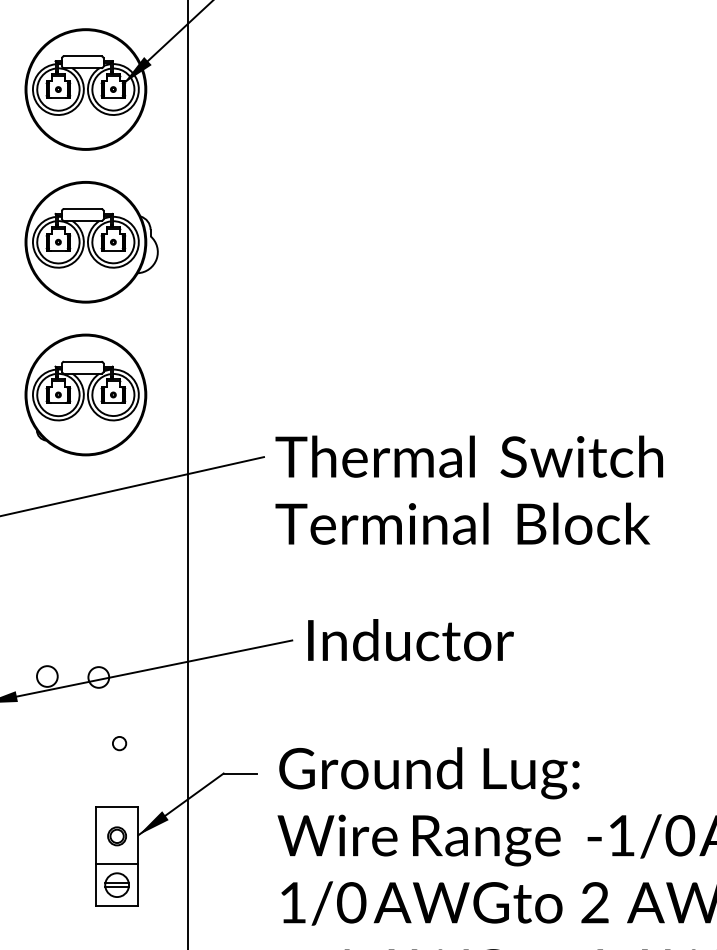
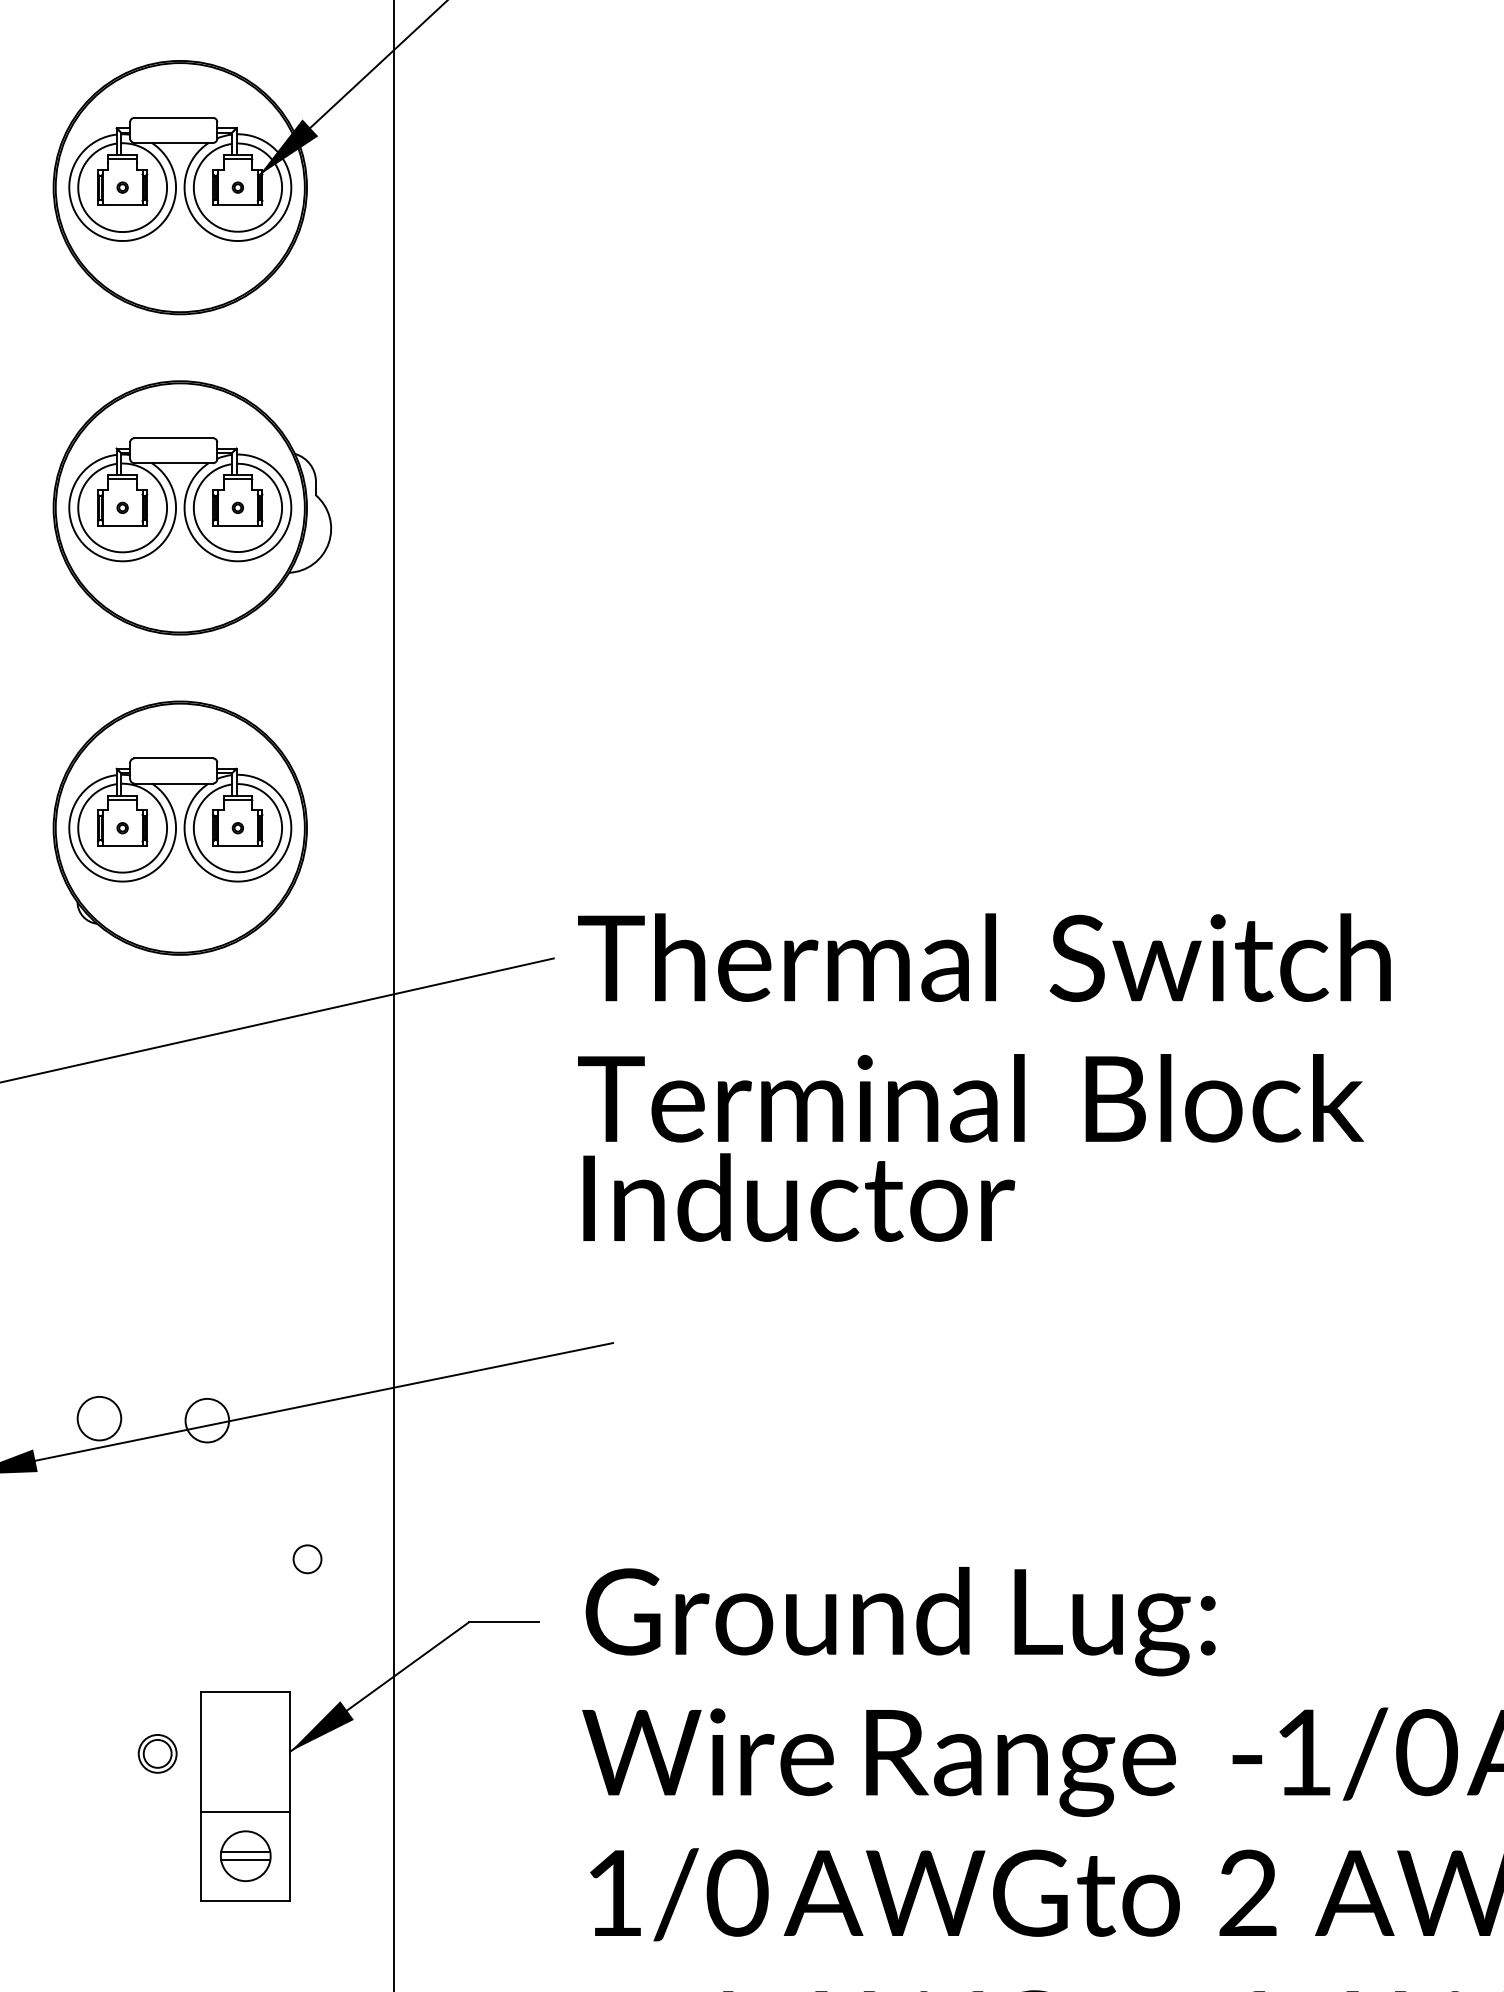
text: (410, 640) -> (798, 1198), moved
circle: (119, 743) -> (307, 1559), moved
part: (116, 836) -> (156, 1754), moved

